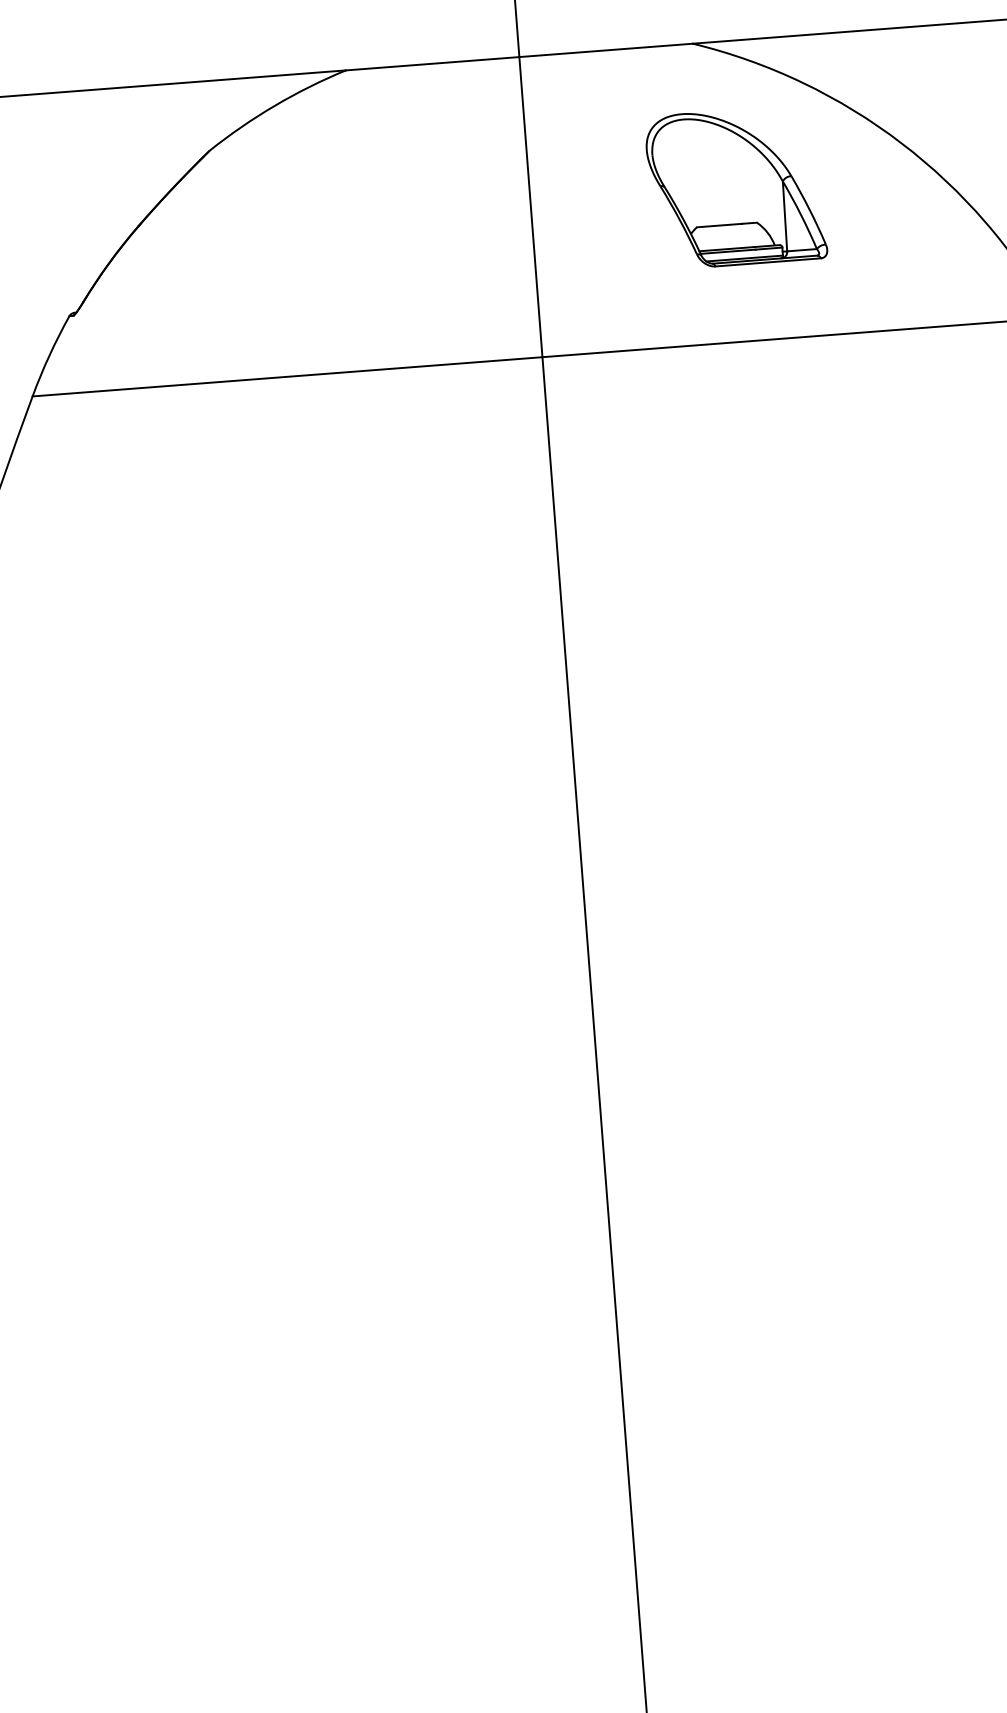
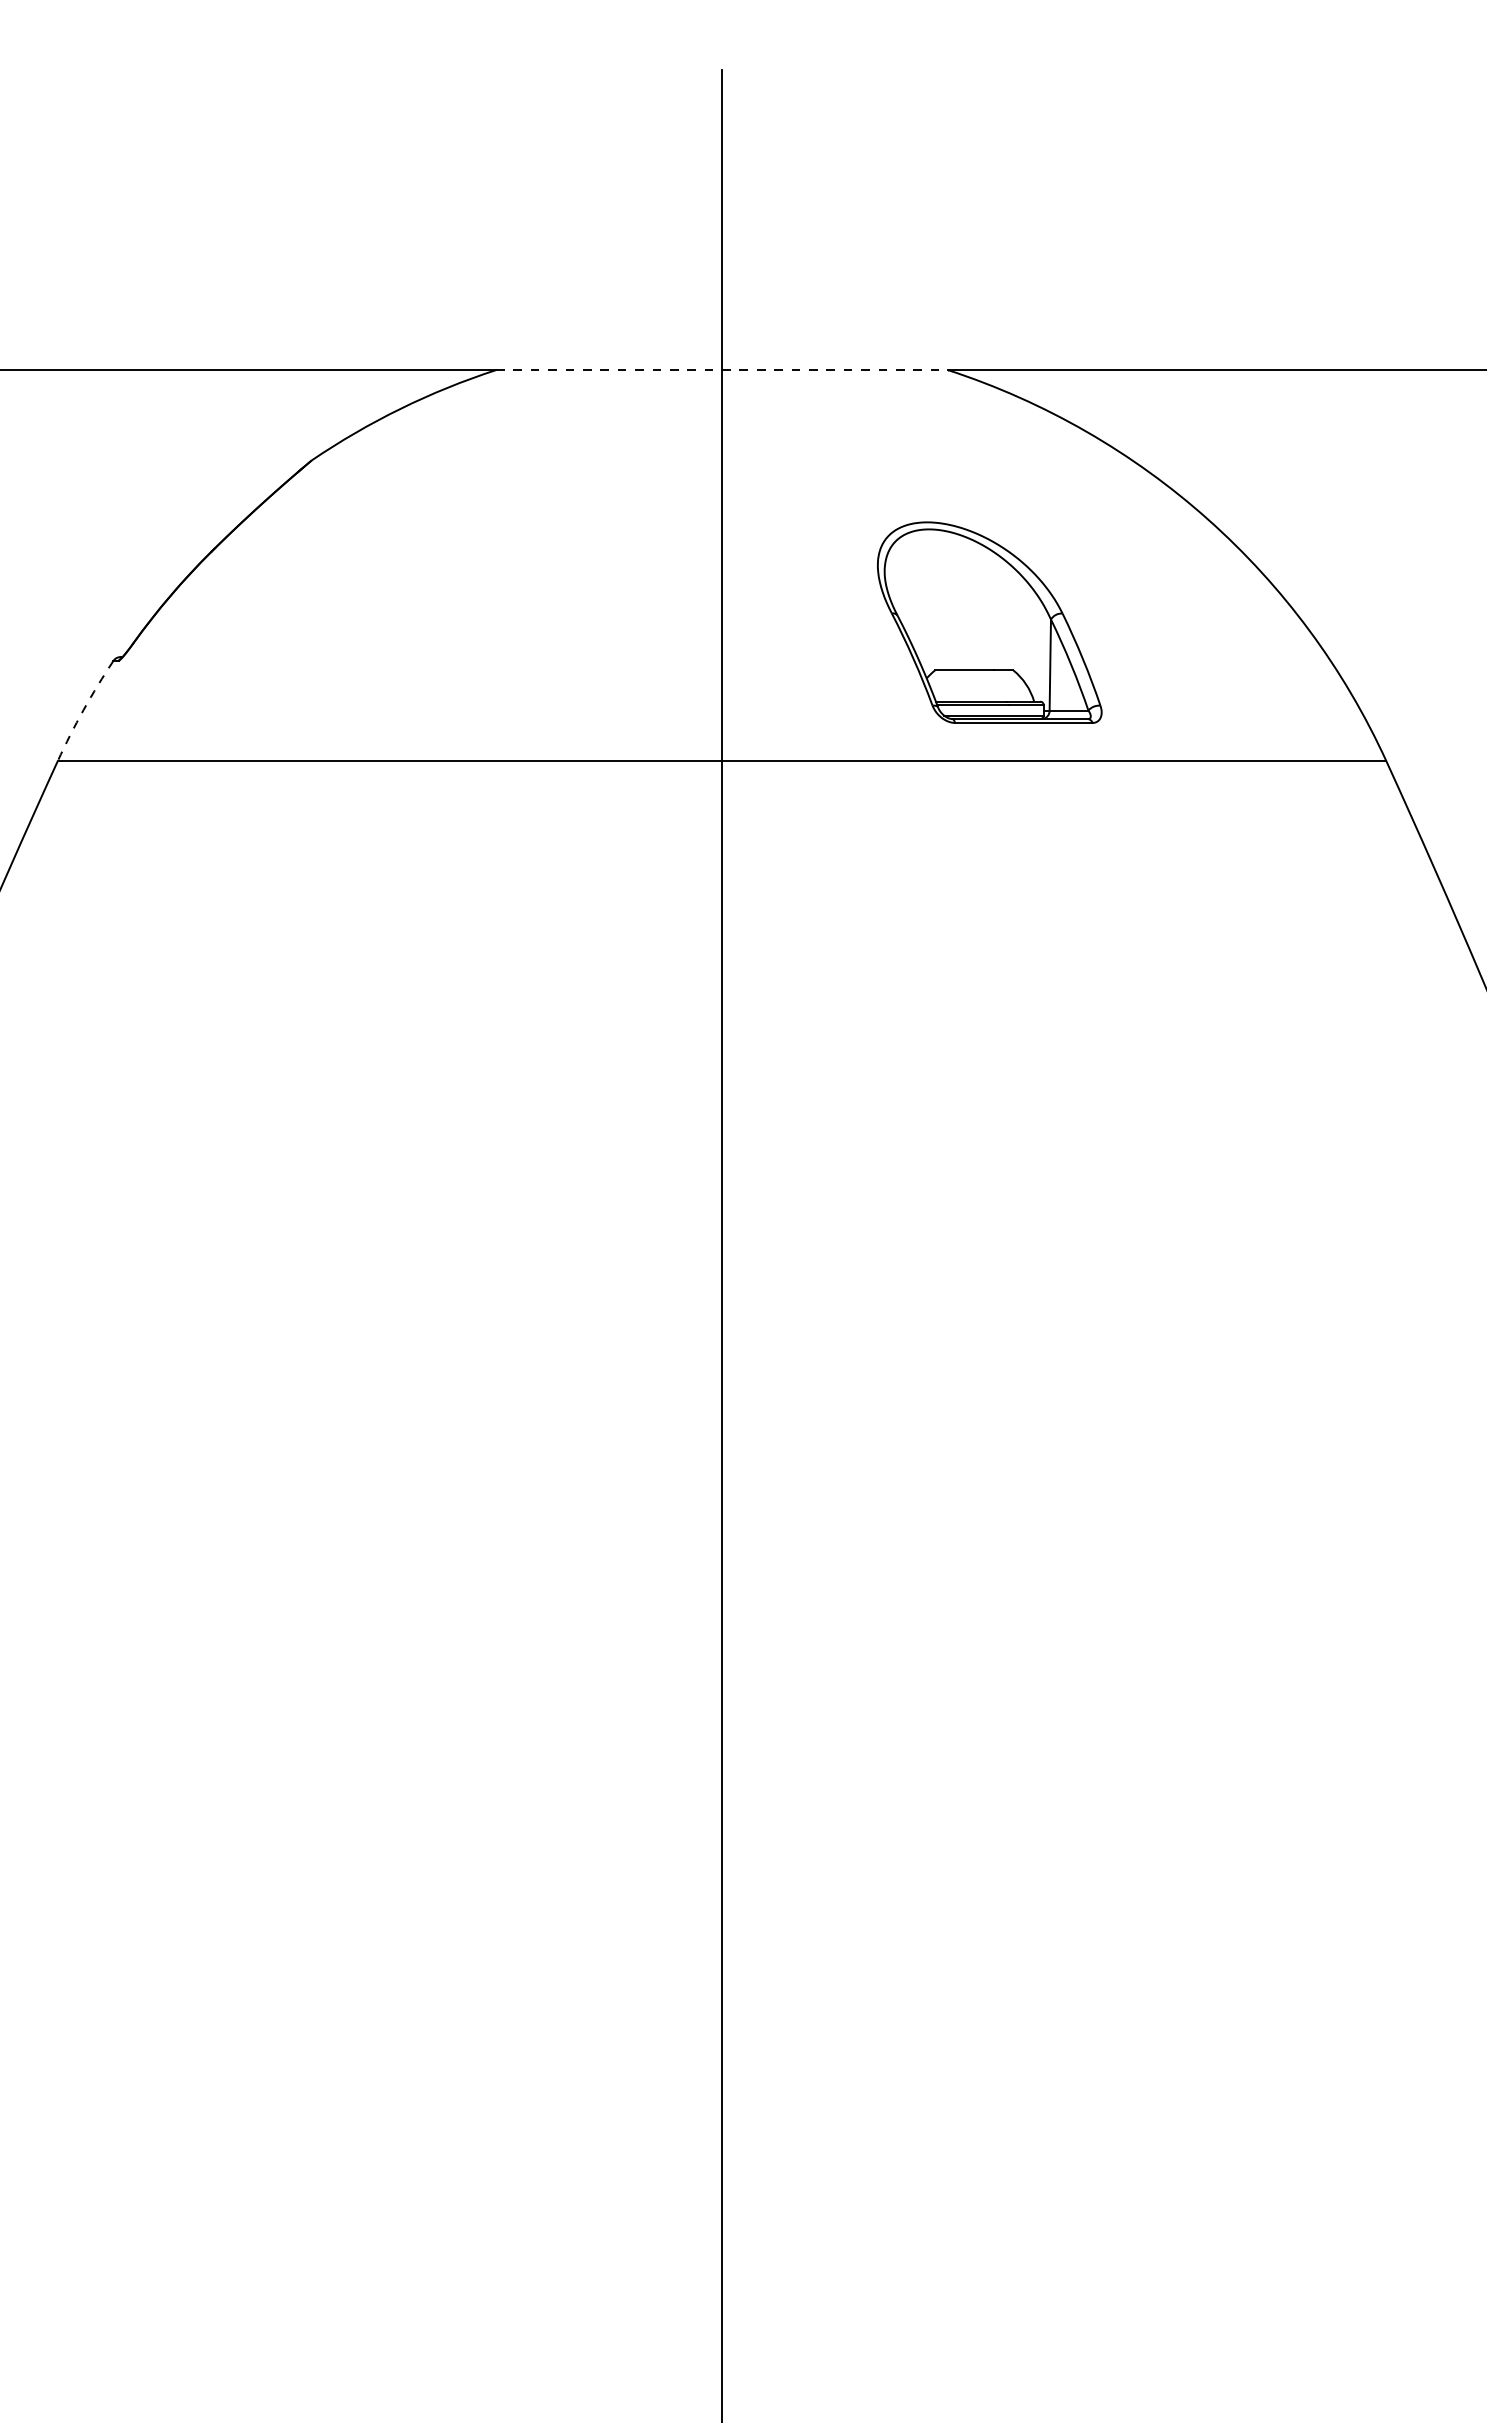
line: (519, 57) -> (722, 370), solid -> dashed
part: (735, 187) -> (989, 622), moved
arc: (49, 355) -> (83, 710), solid -> dashed

